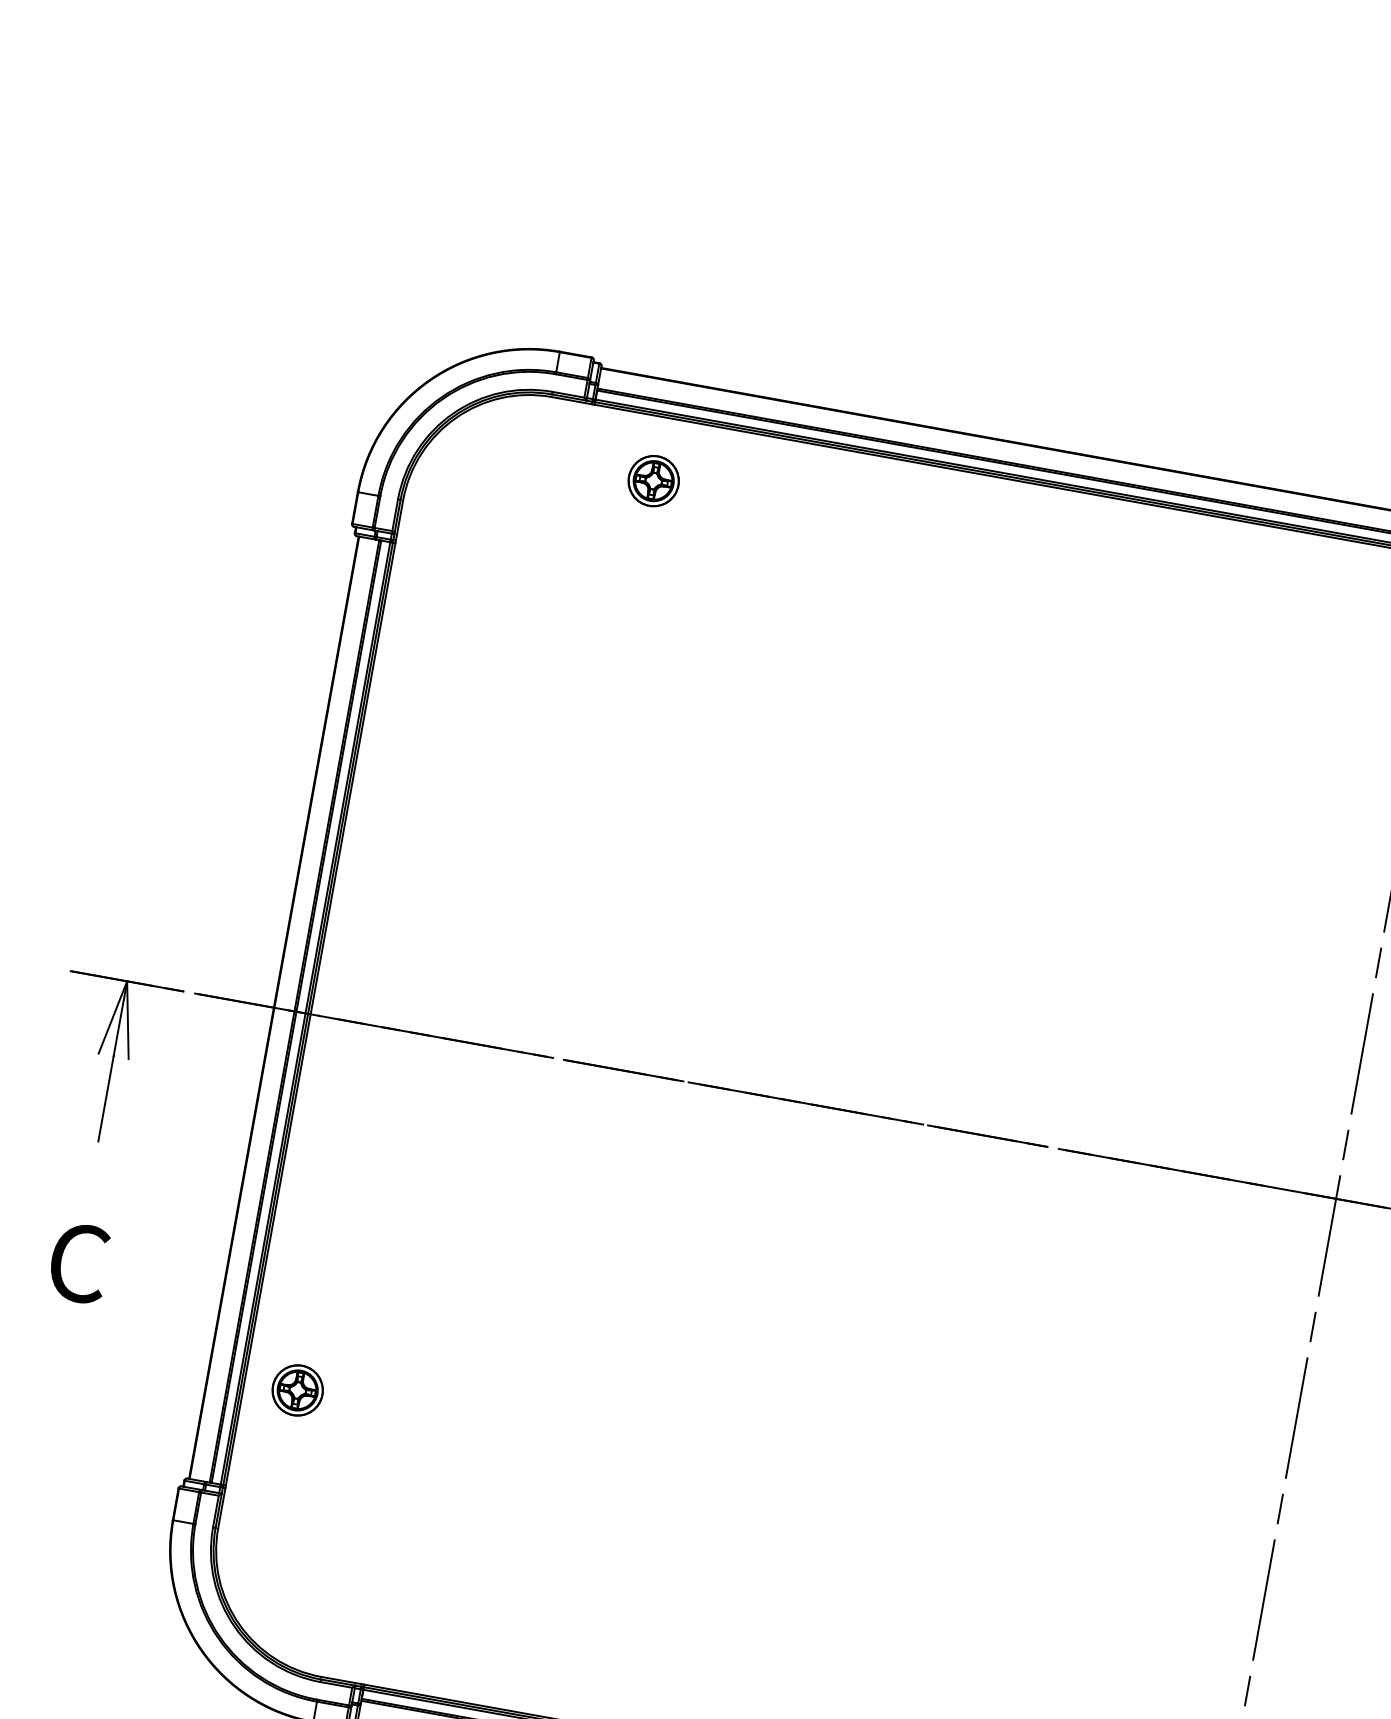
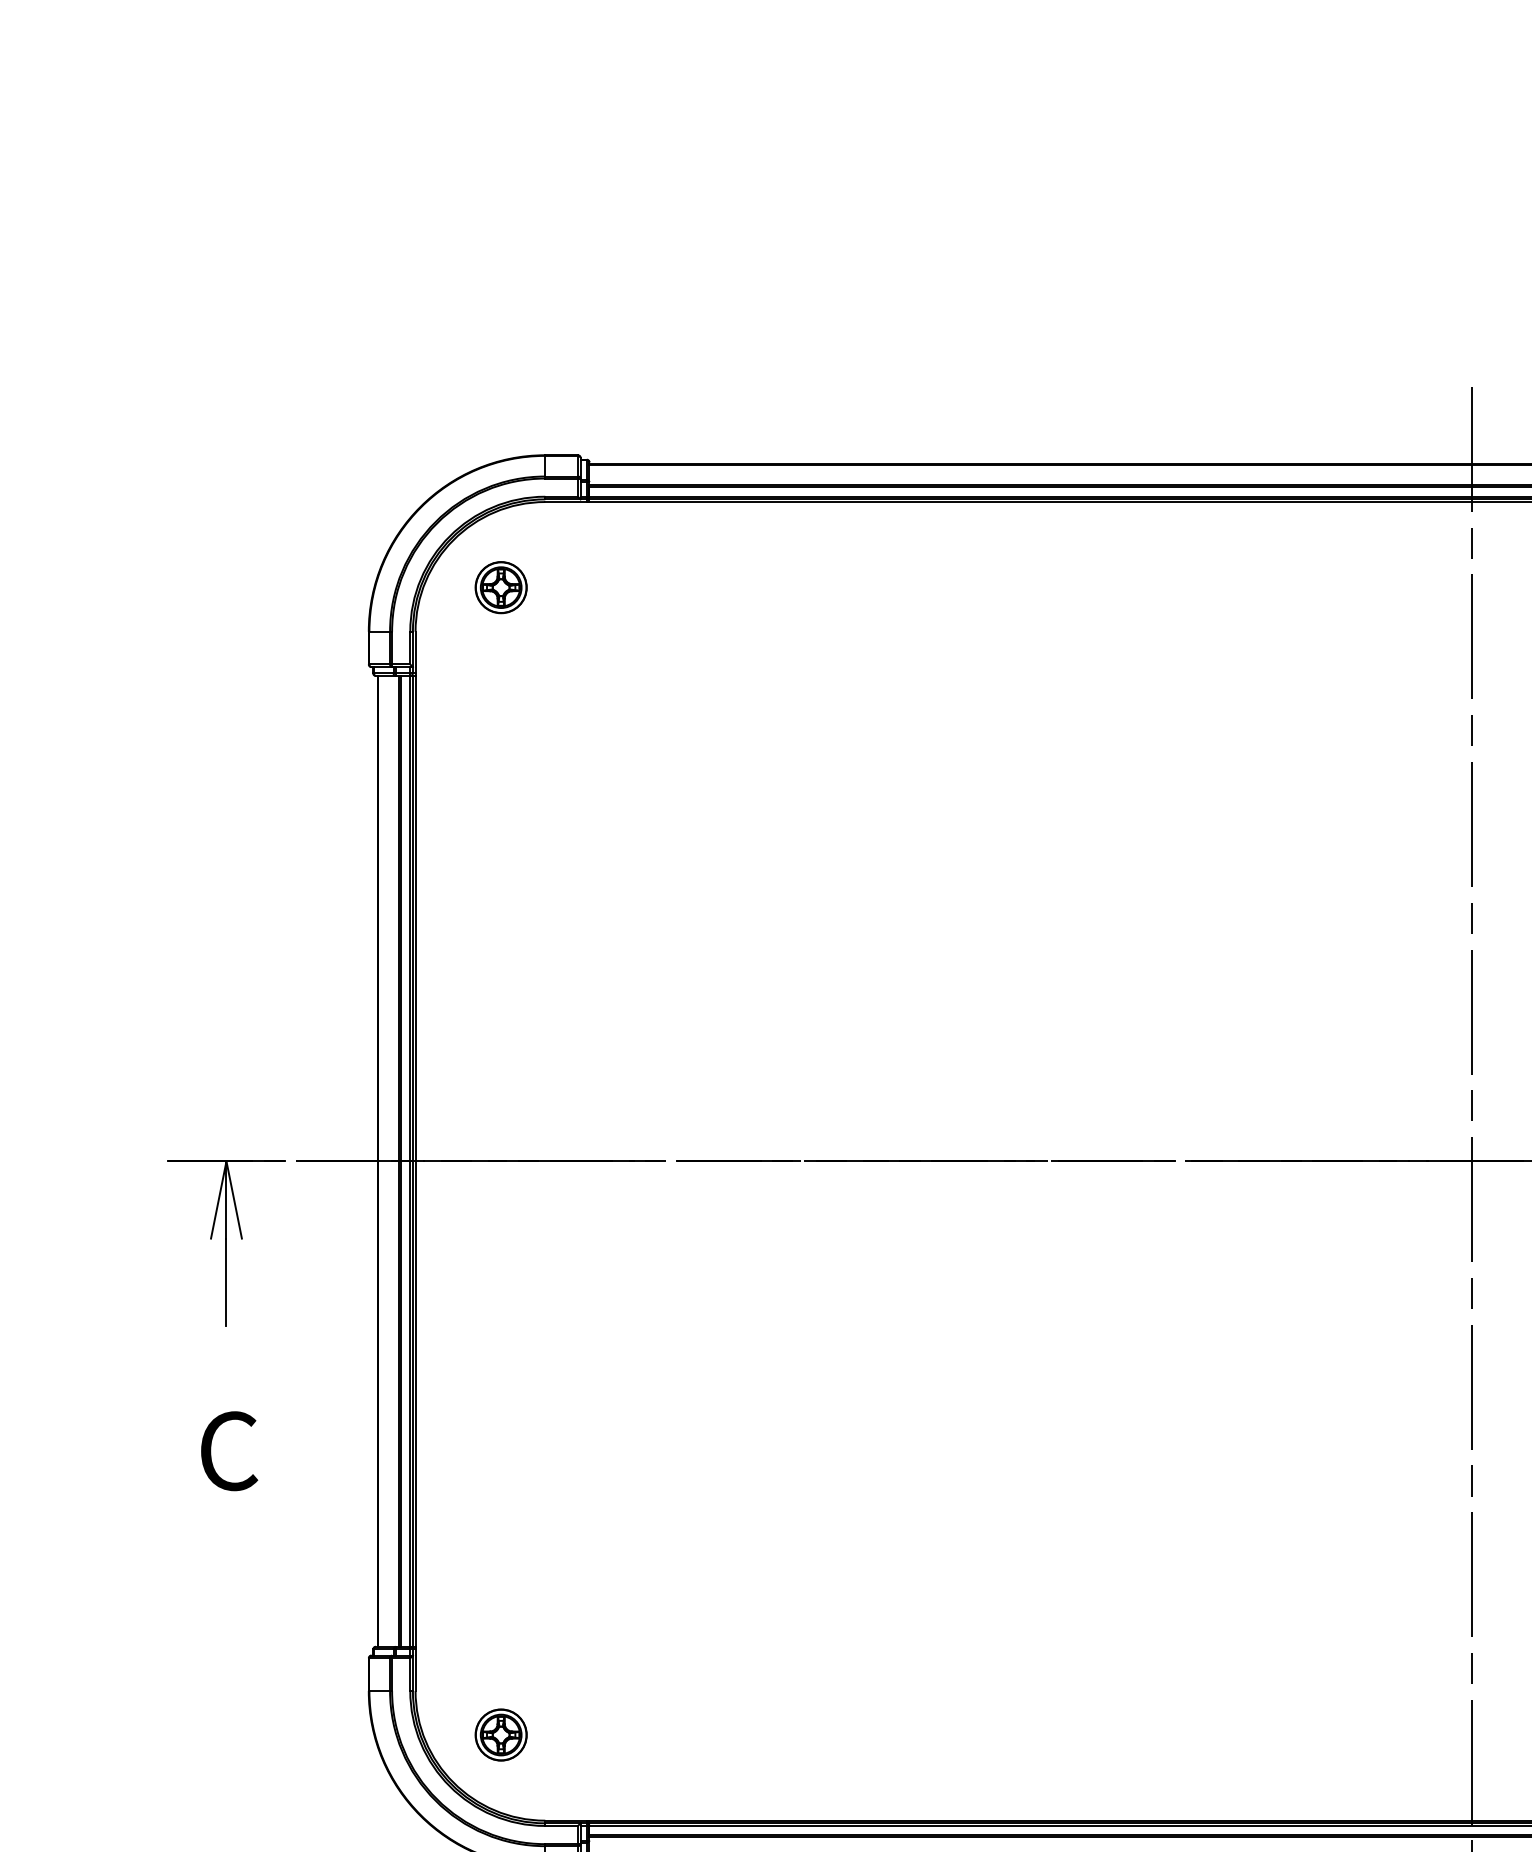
part: (653, 480) -> (500, 587), moved
part: (297, 1389) -> (500, 1734), moved

